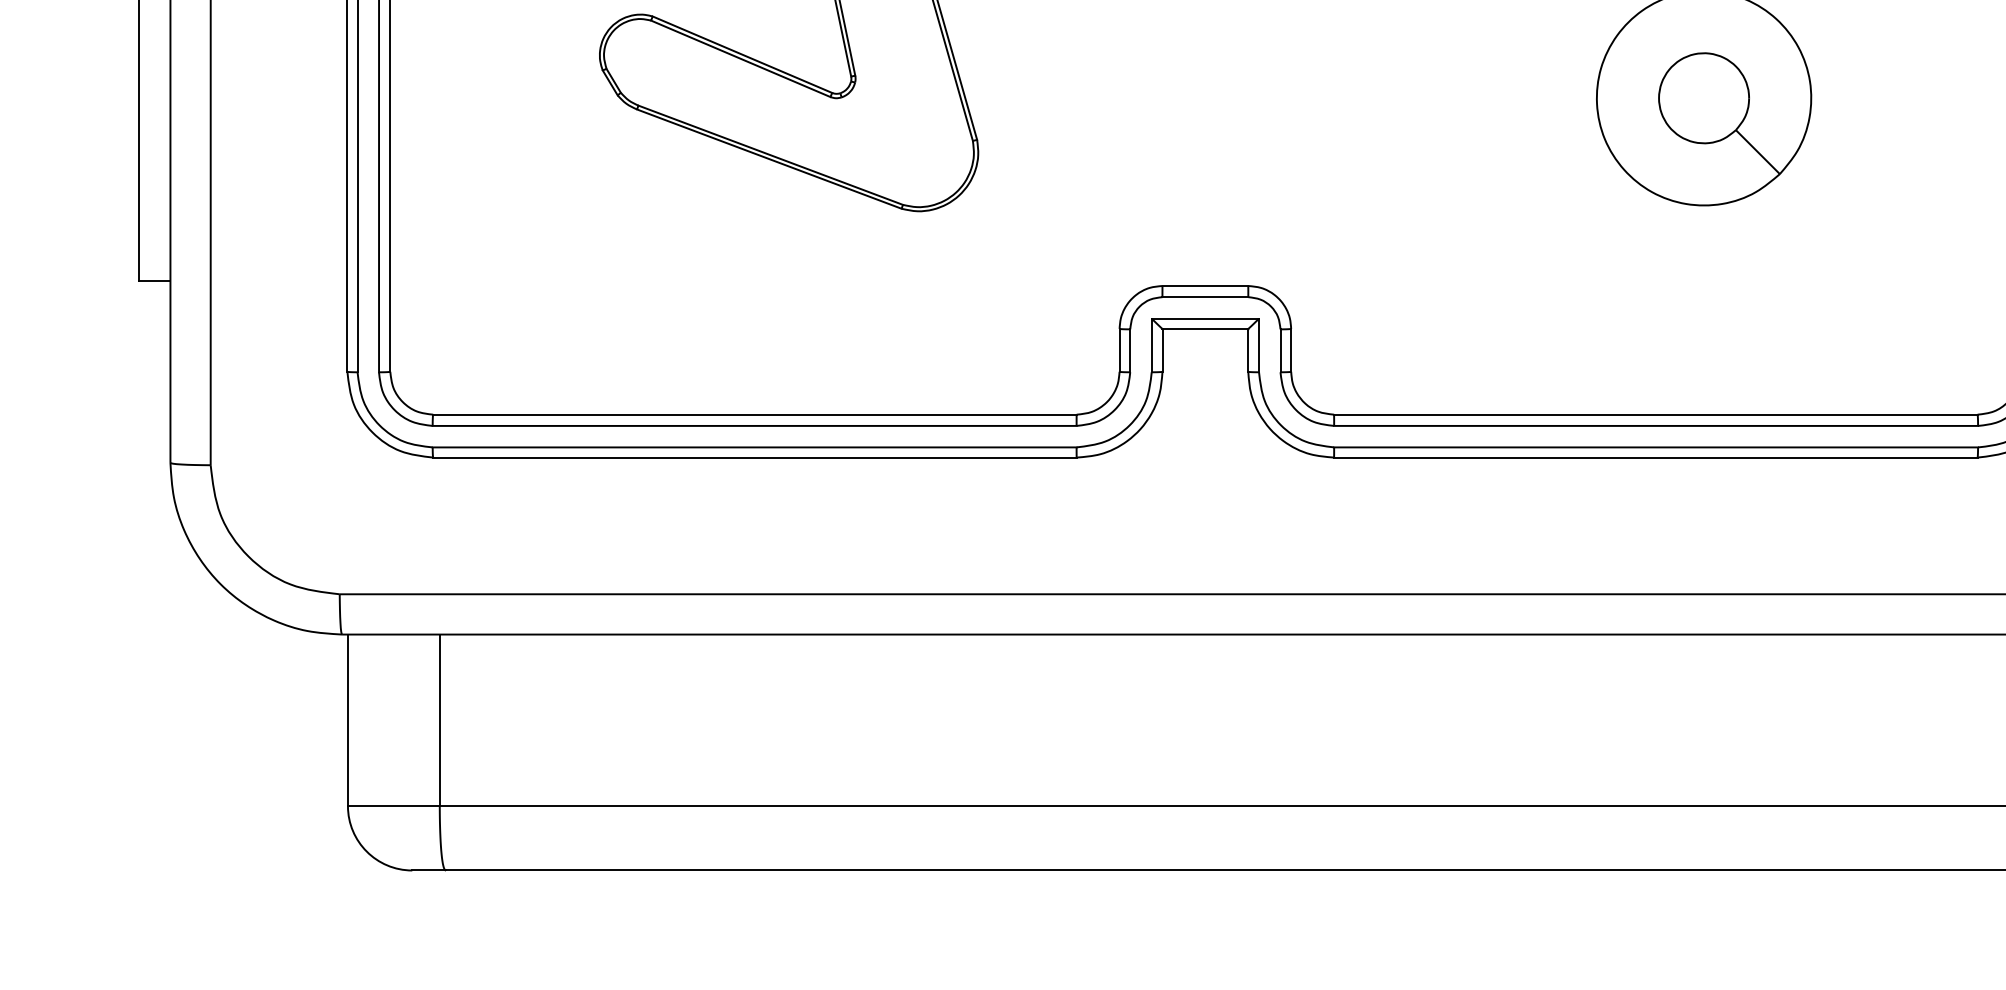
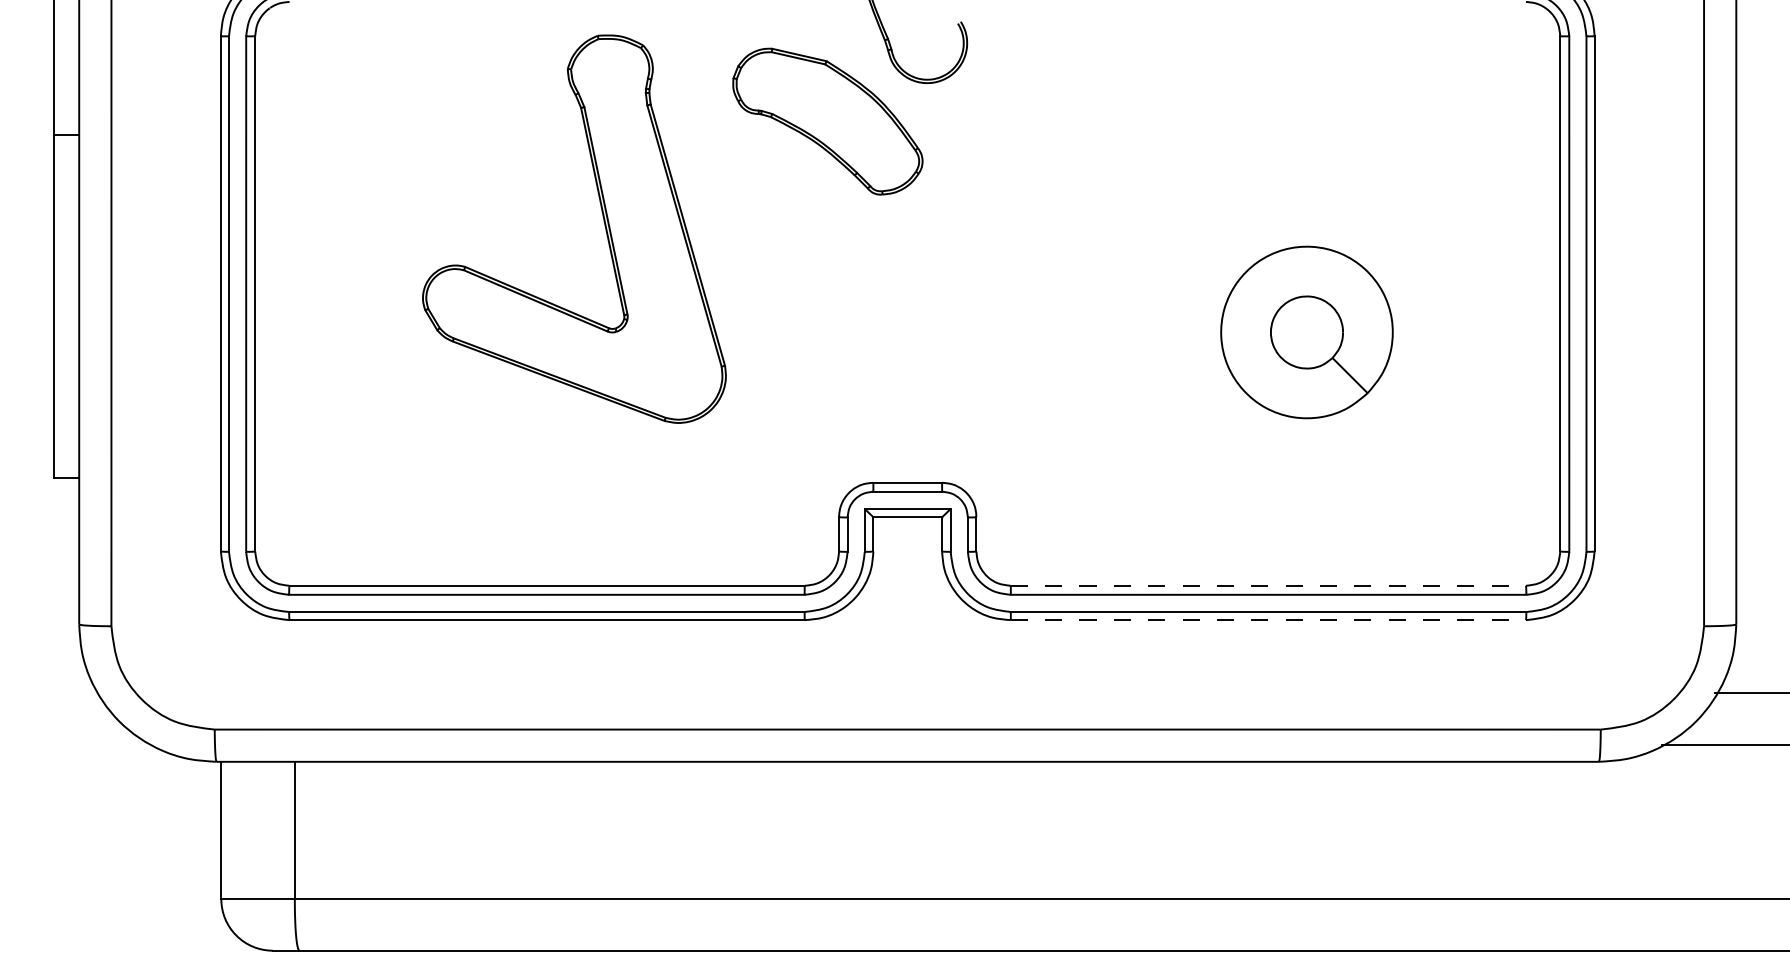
line: (1655, 414) -> (1268, 585), solid -> dashed
line: (1655, 458) -> (1268, 620), solid -> dashed

